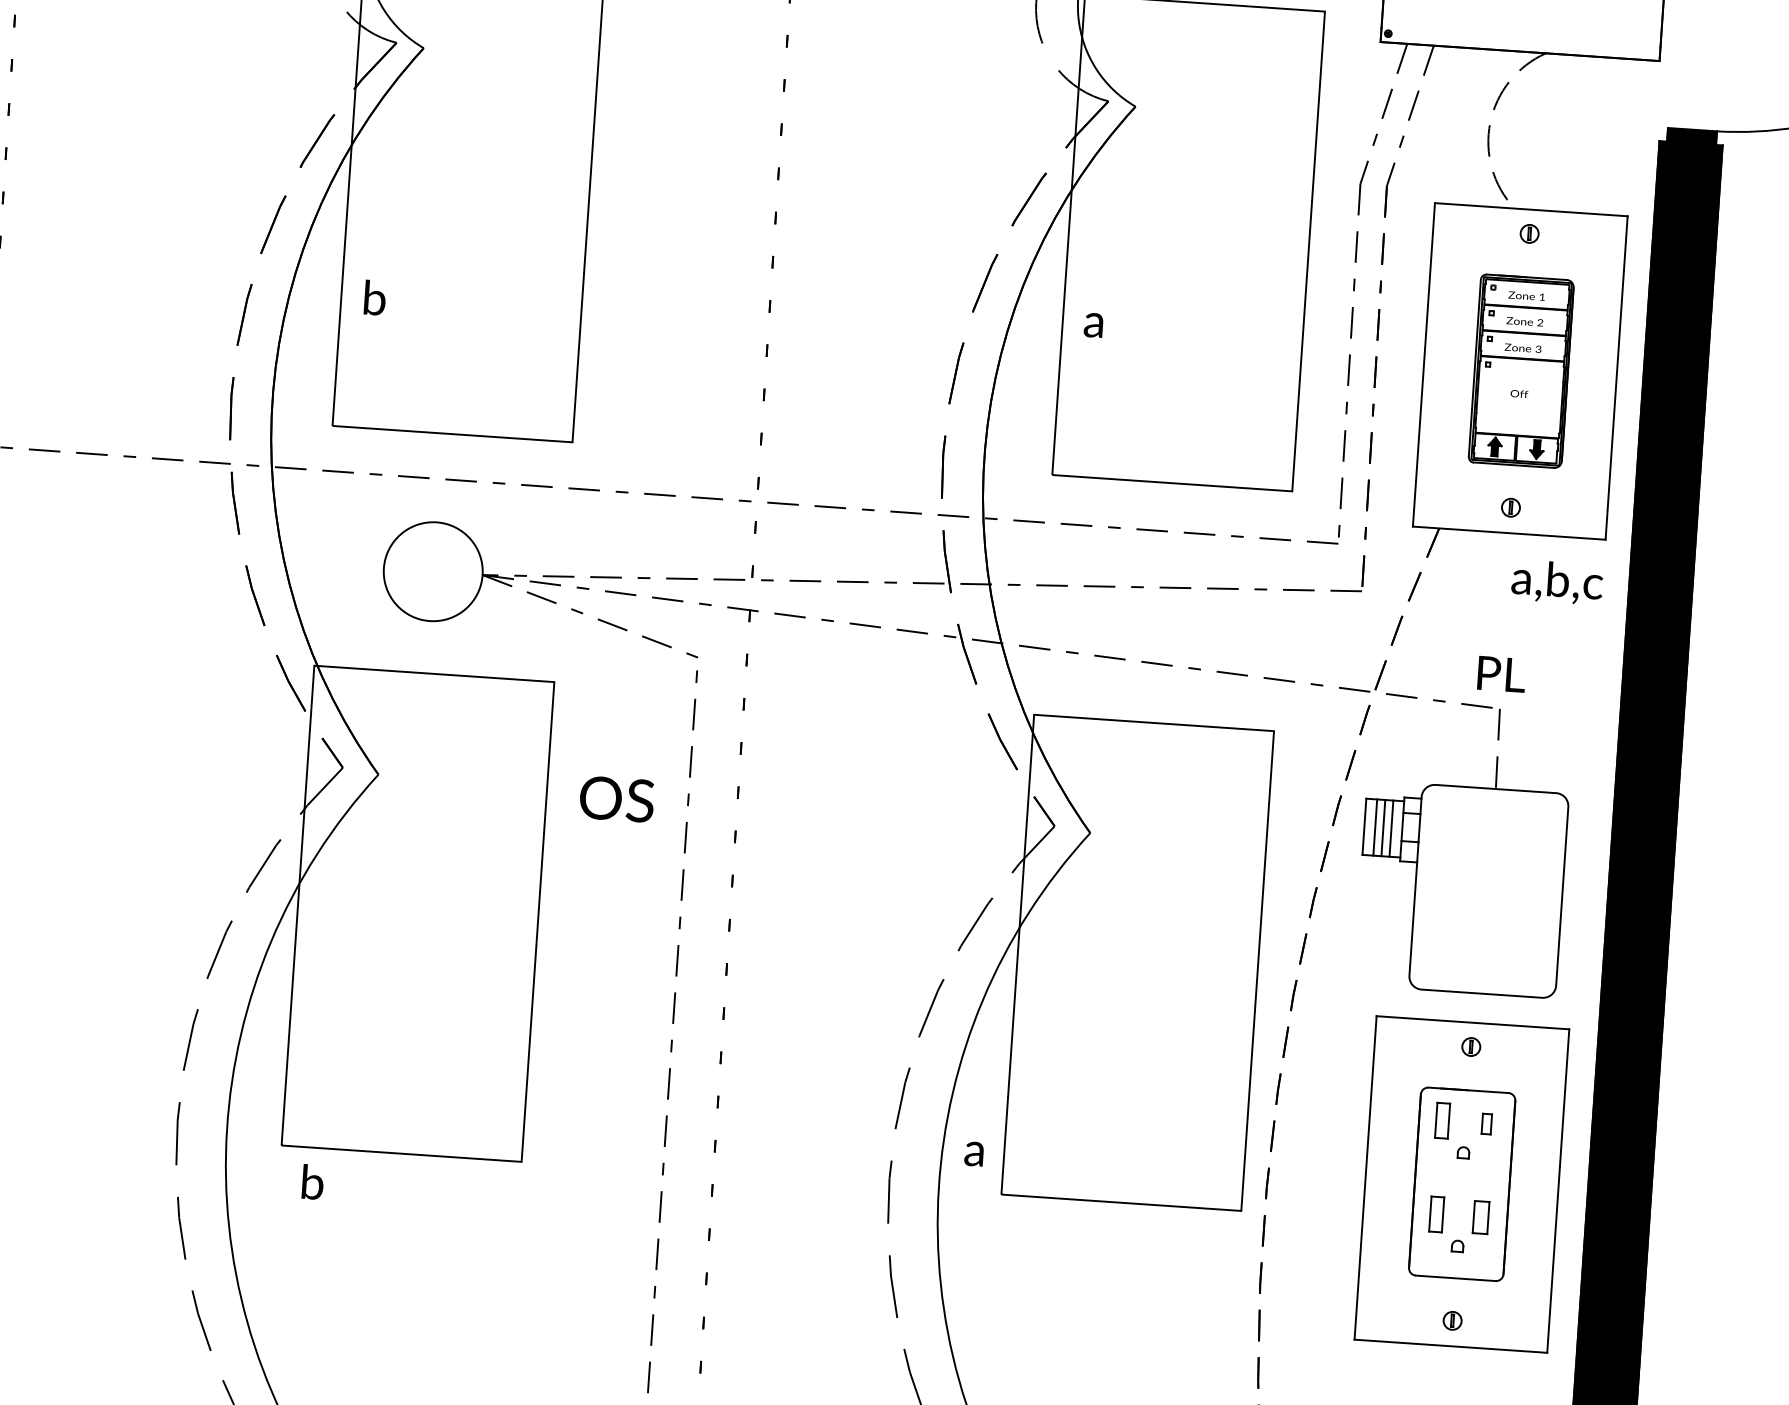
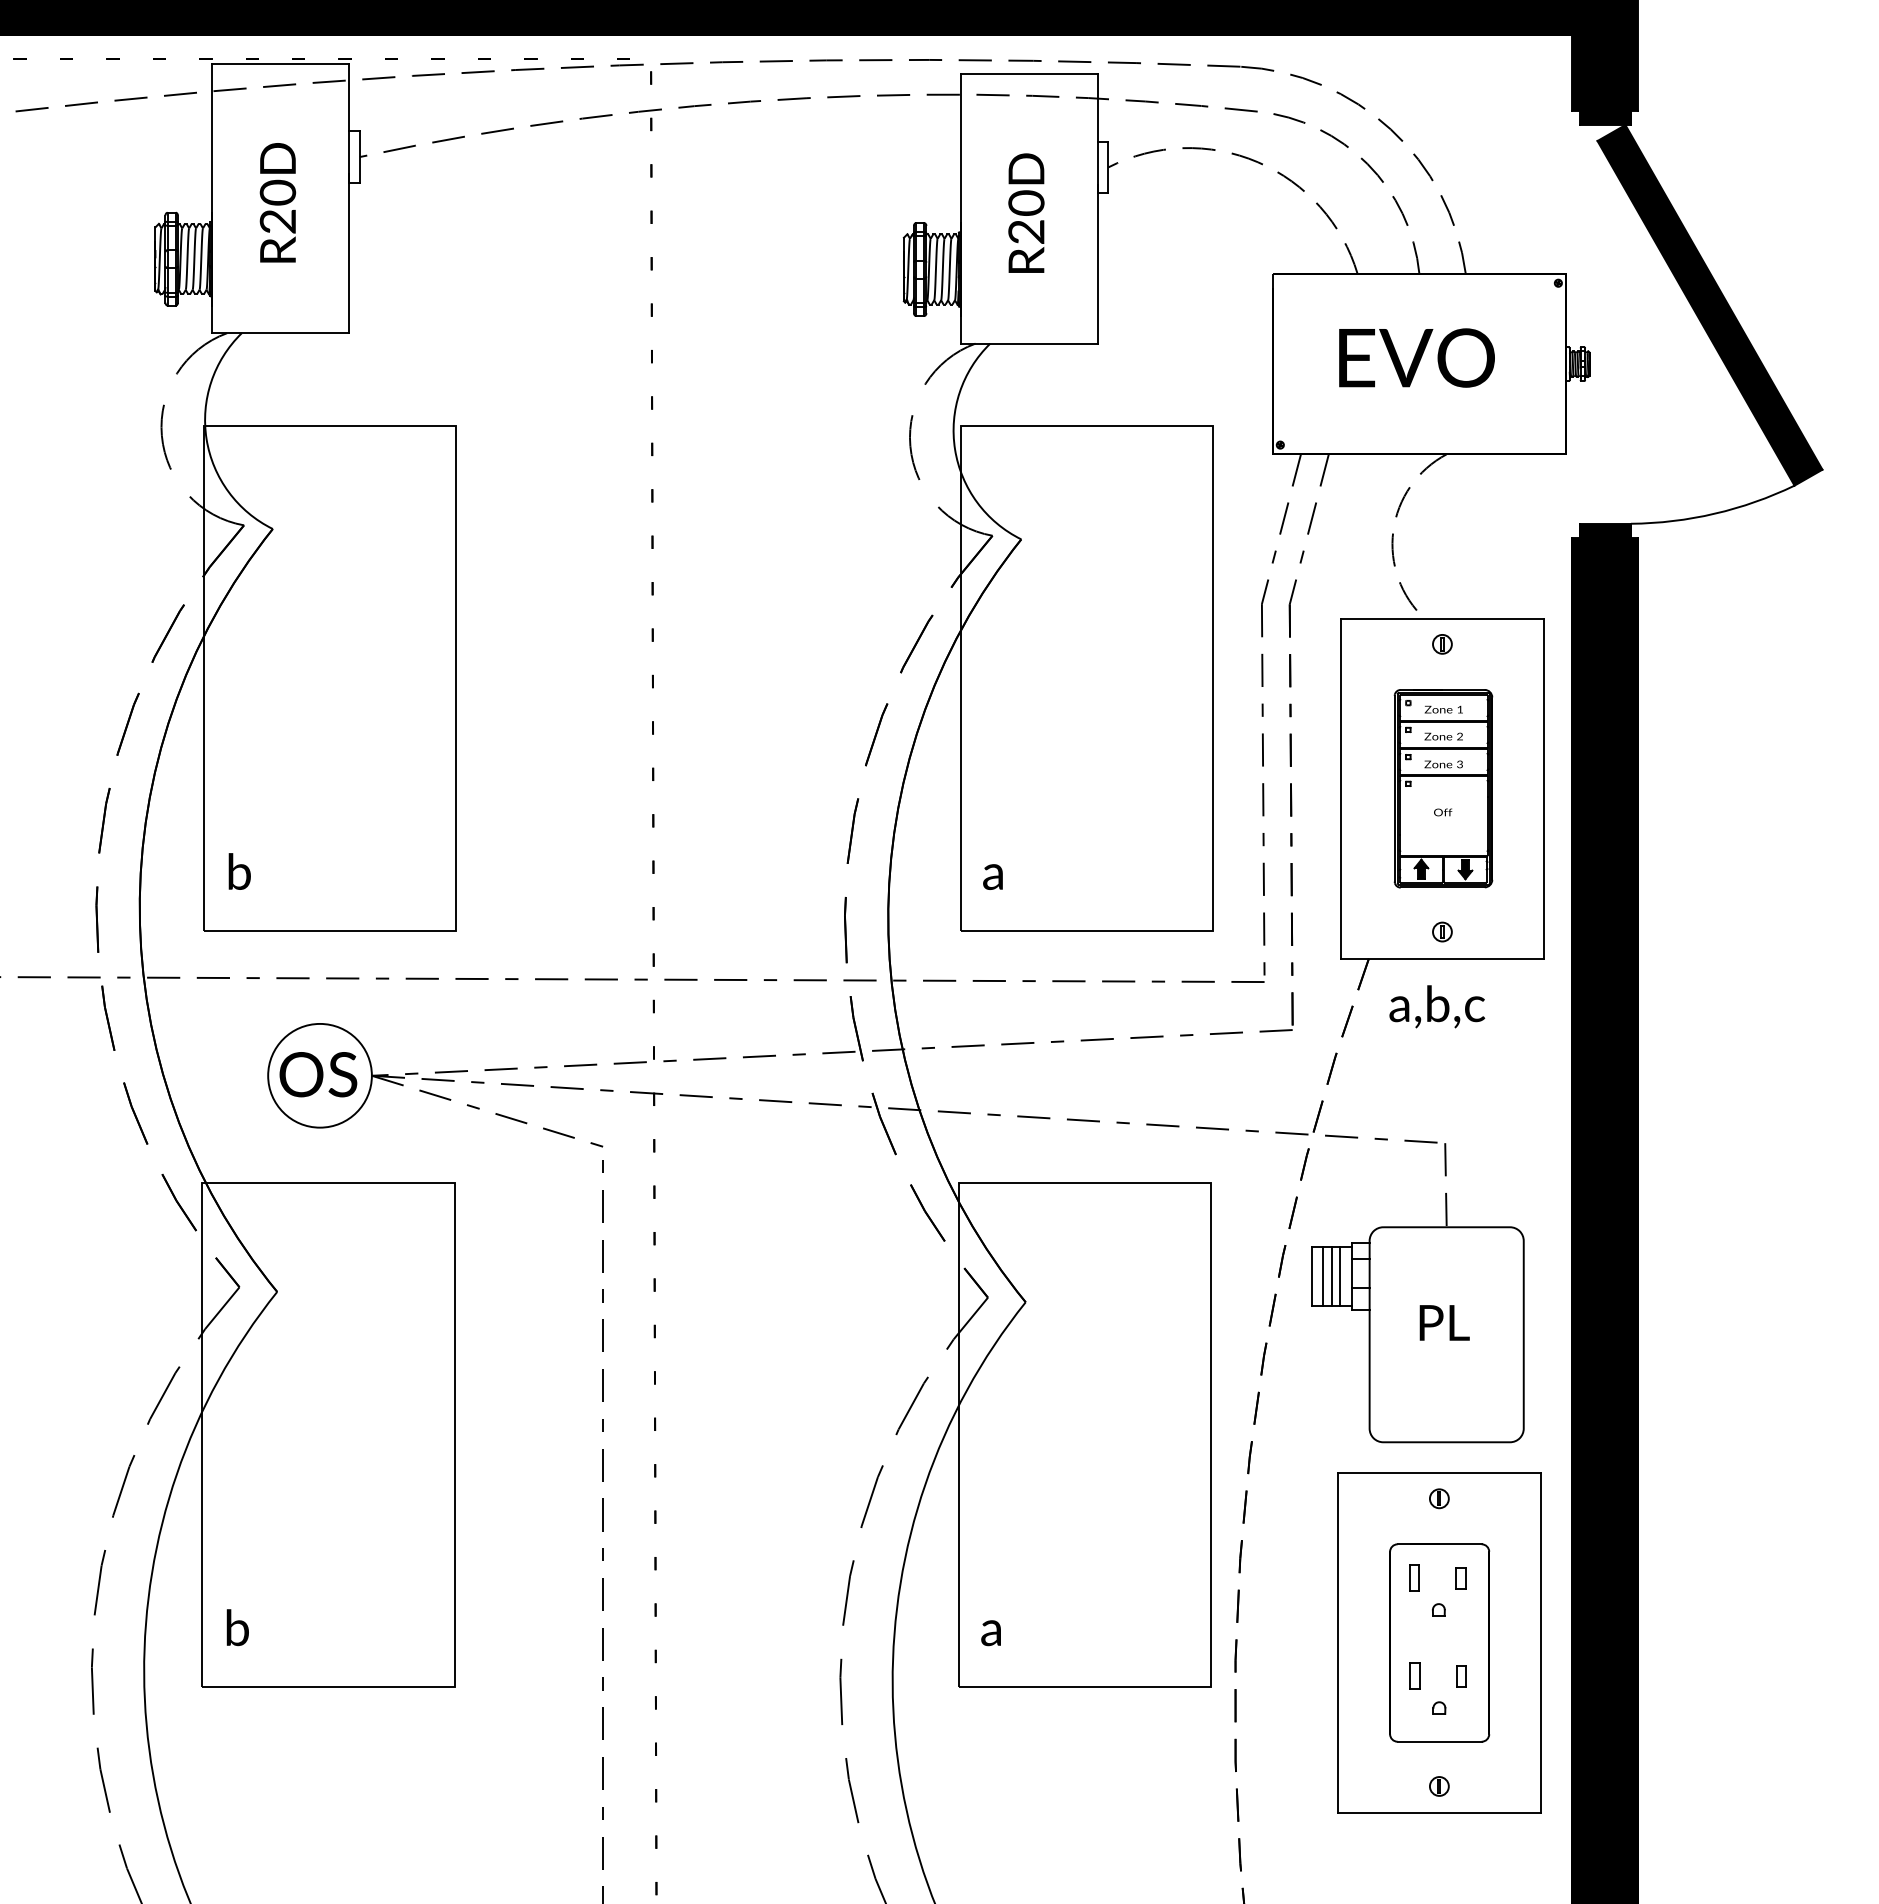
text: (374, 297) -> (239, 871), moved
text: (1093, 324) -> (992, 876), moved
text: (1557, 582) -> (1437, 1006), moved
text: (1501, 673) -> (1444, 1322), moved
text: (617, 799) -> (318, 1074), moved
part: (1442, 1120) -> (1414, 1577), size x0.71
text: (973, 1154) -> (990, 1633), moved
text: (312, 1181) -> (237, 1627), moved
part: (1436, 1213) -> (1414, 1675), size x0.71
part: (1480, 1217) -> (1461, 1676), size x0.62

